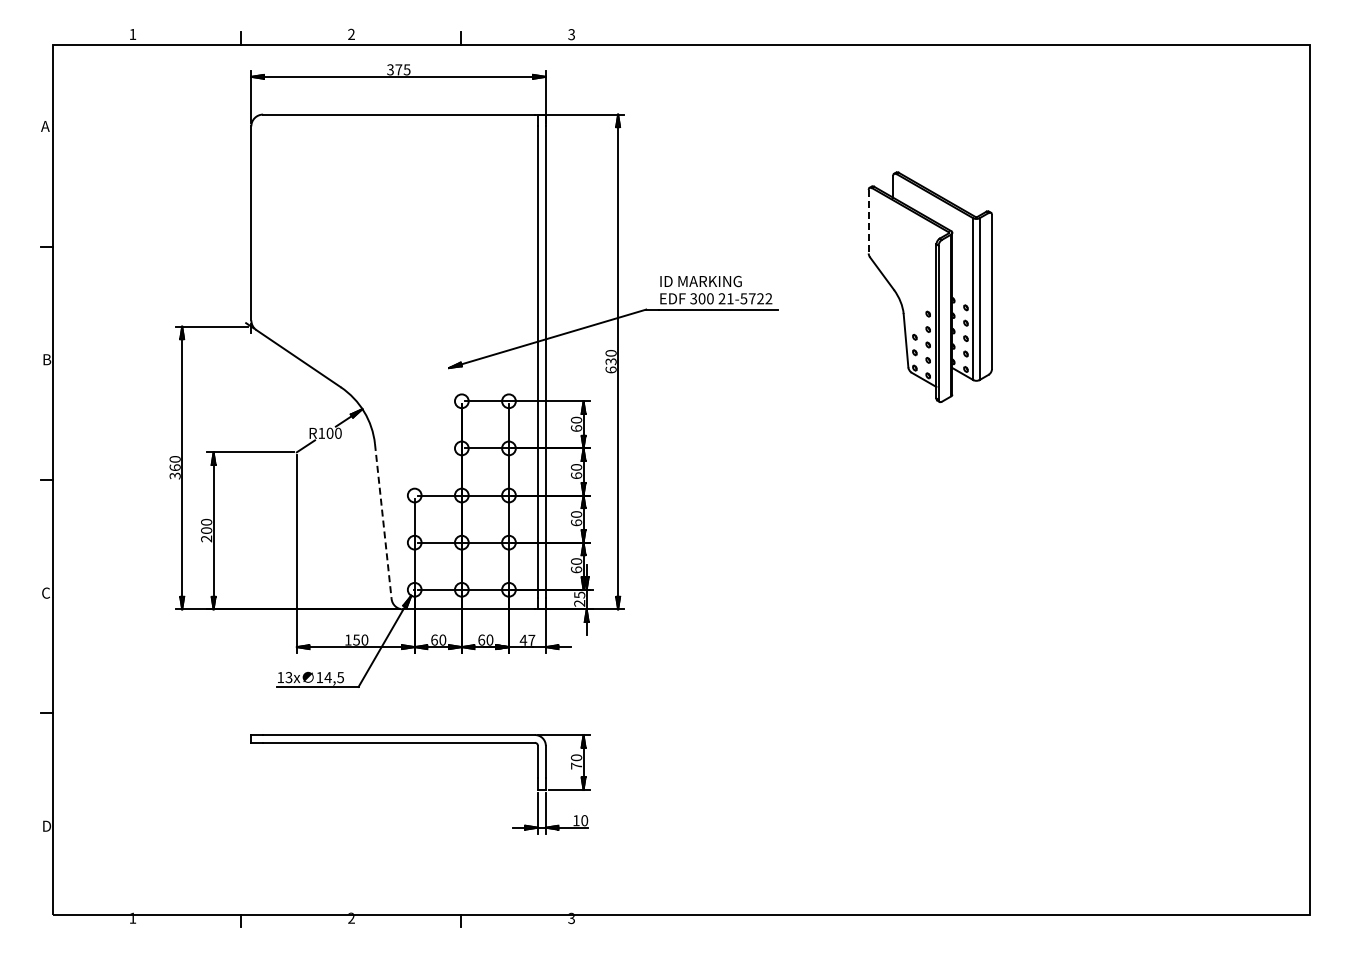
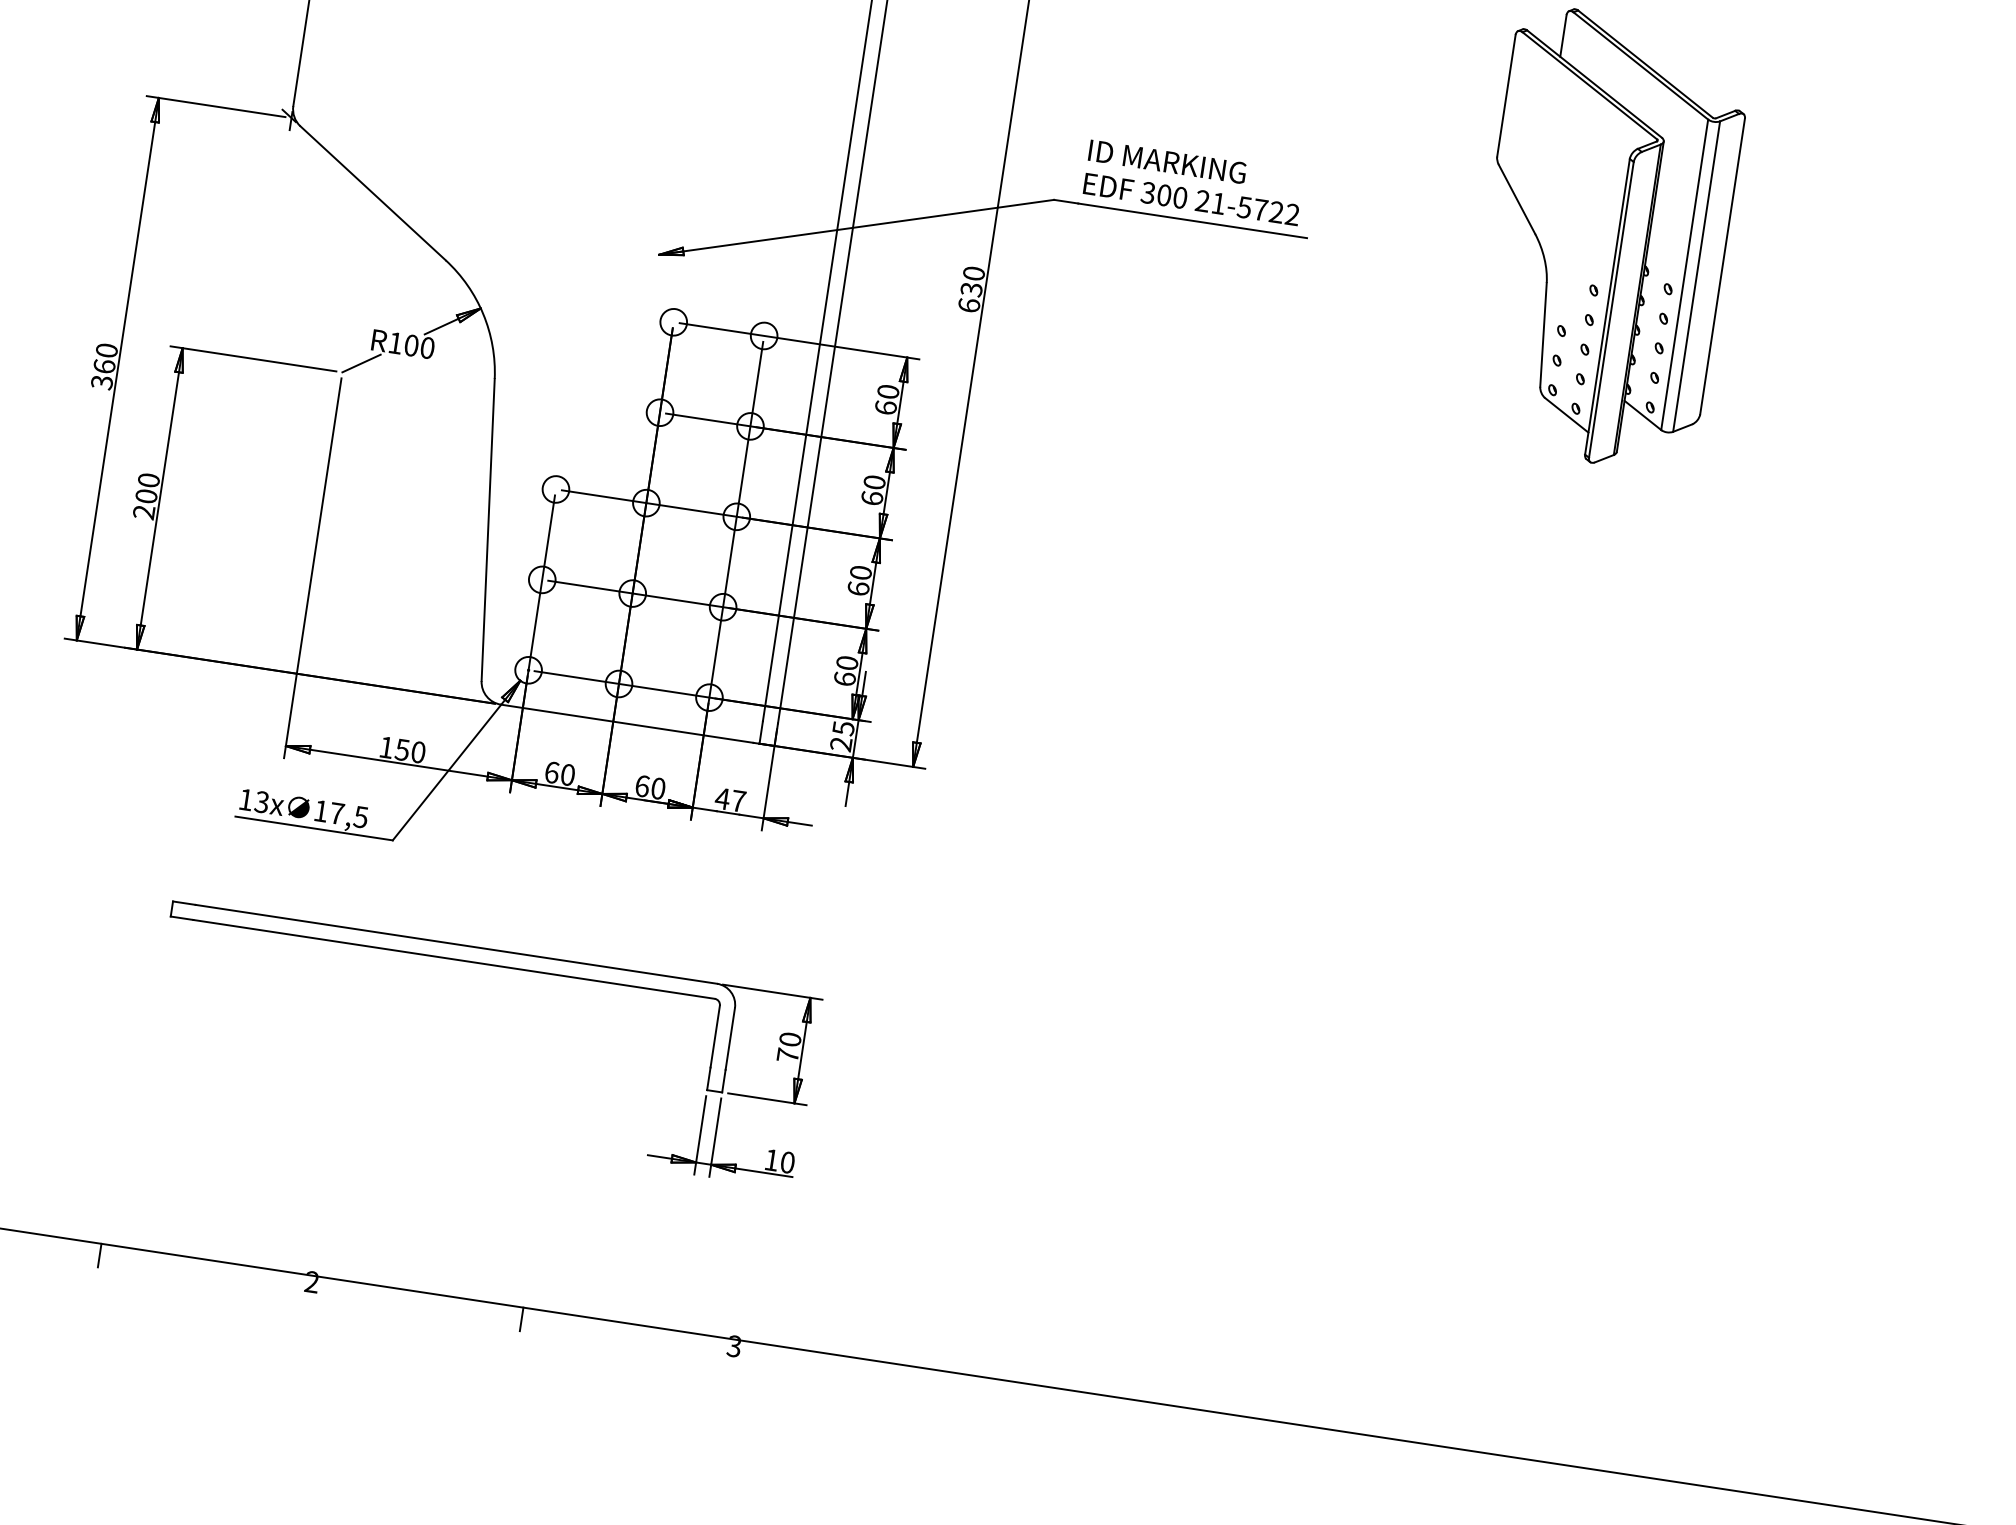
line: (868, 221) -> (1506, 95), dashed -> solid
line: (383, 521) -> (488, 530), dashed -> solid
text: (327, 677) -> (335, 813), 14,5 -> 17,5

